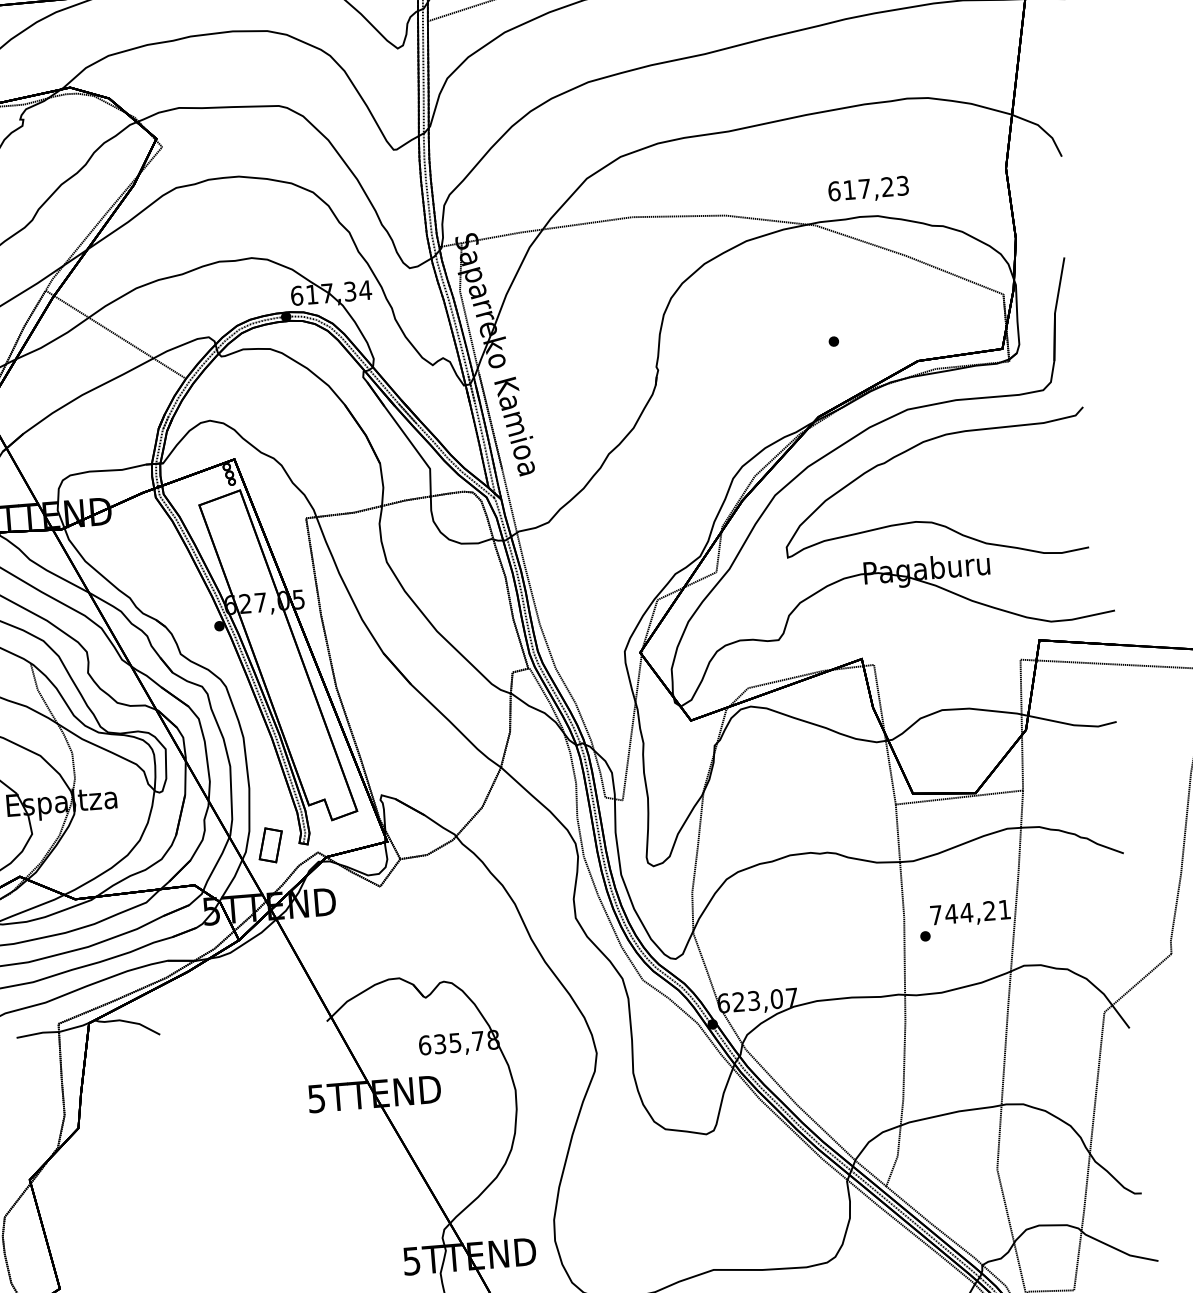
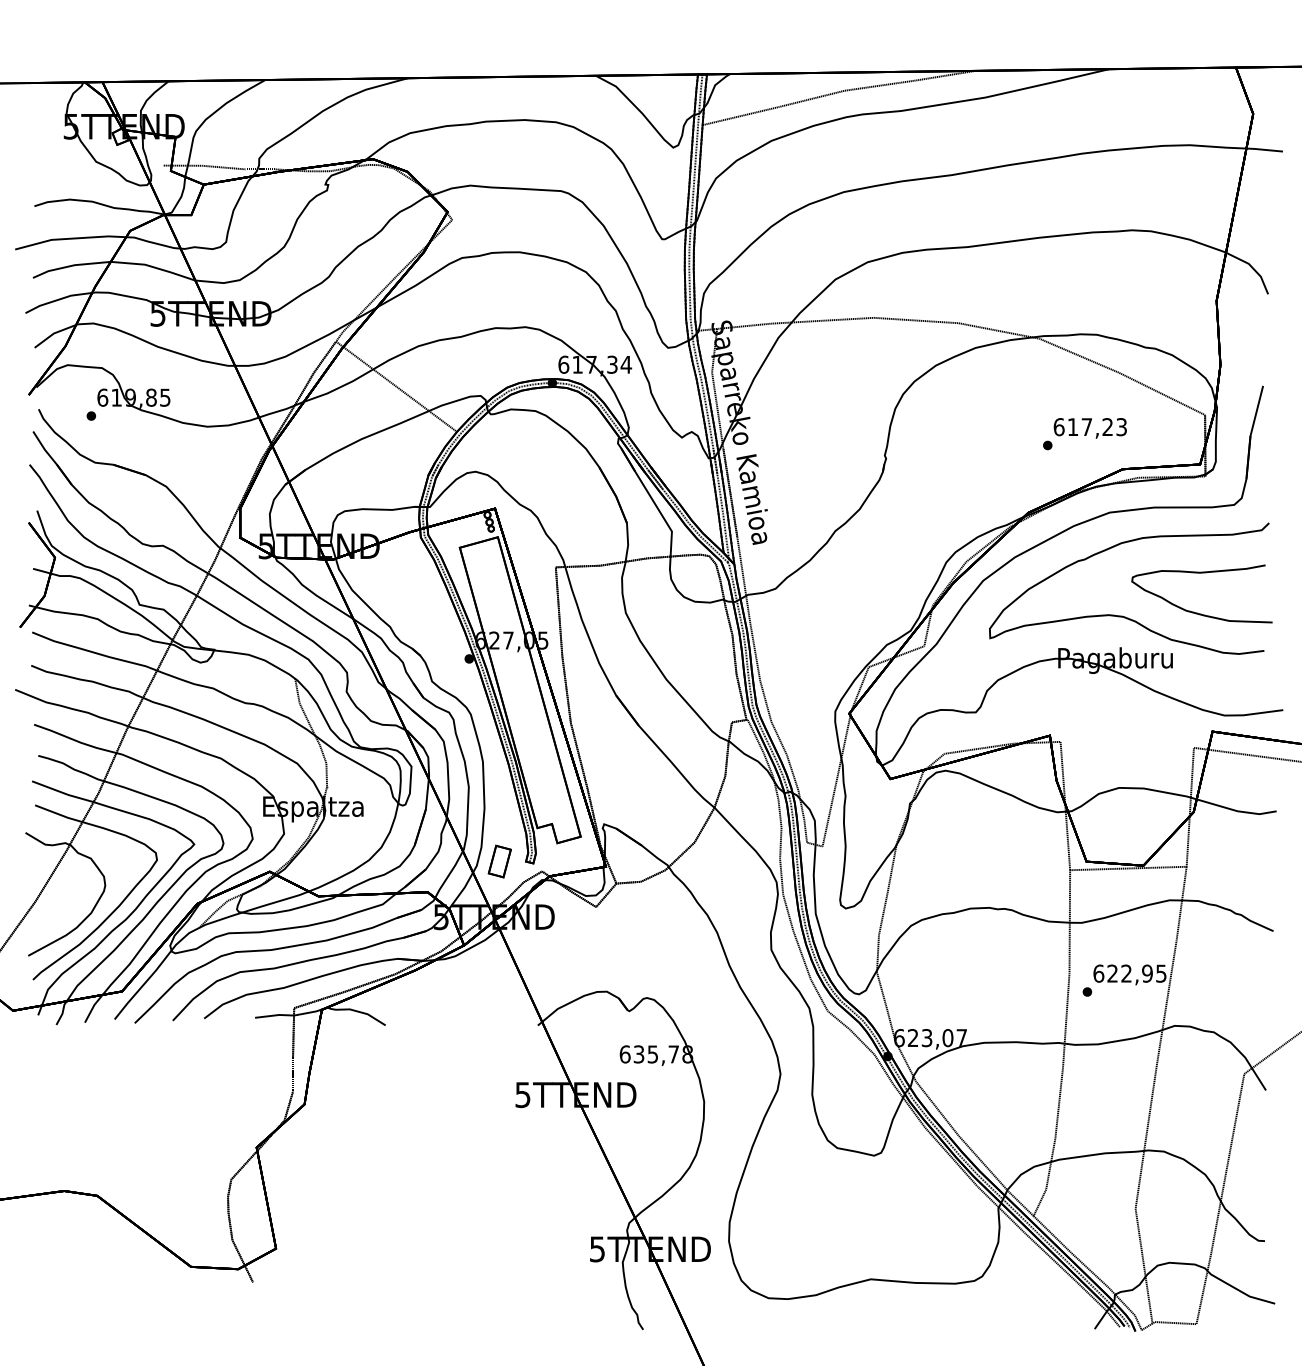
text: (867, 190) -> (1089, 428), moved
curve: (1012, 511) -> (1197, 612), added
text: (969, 912) -> (1129, 973), 744,21 -> 622,95

